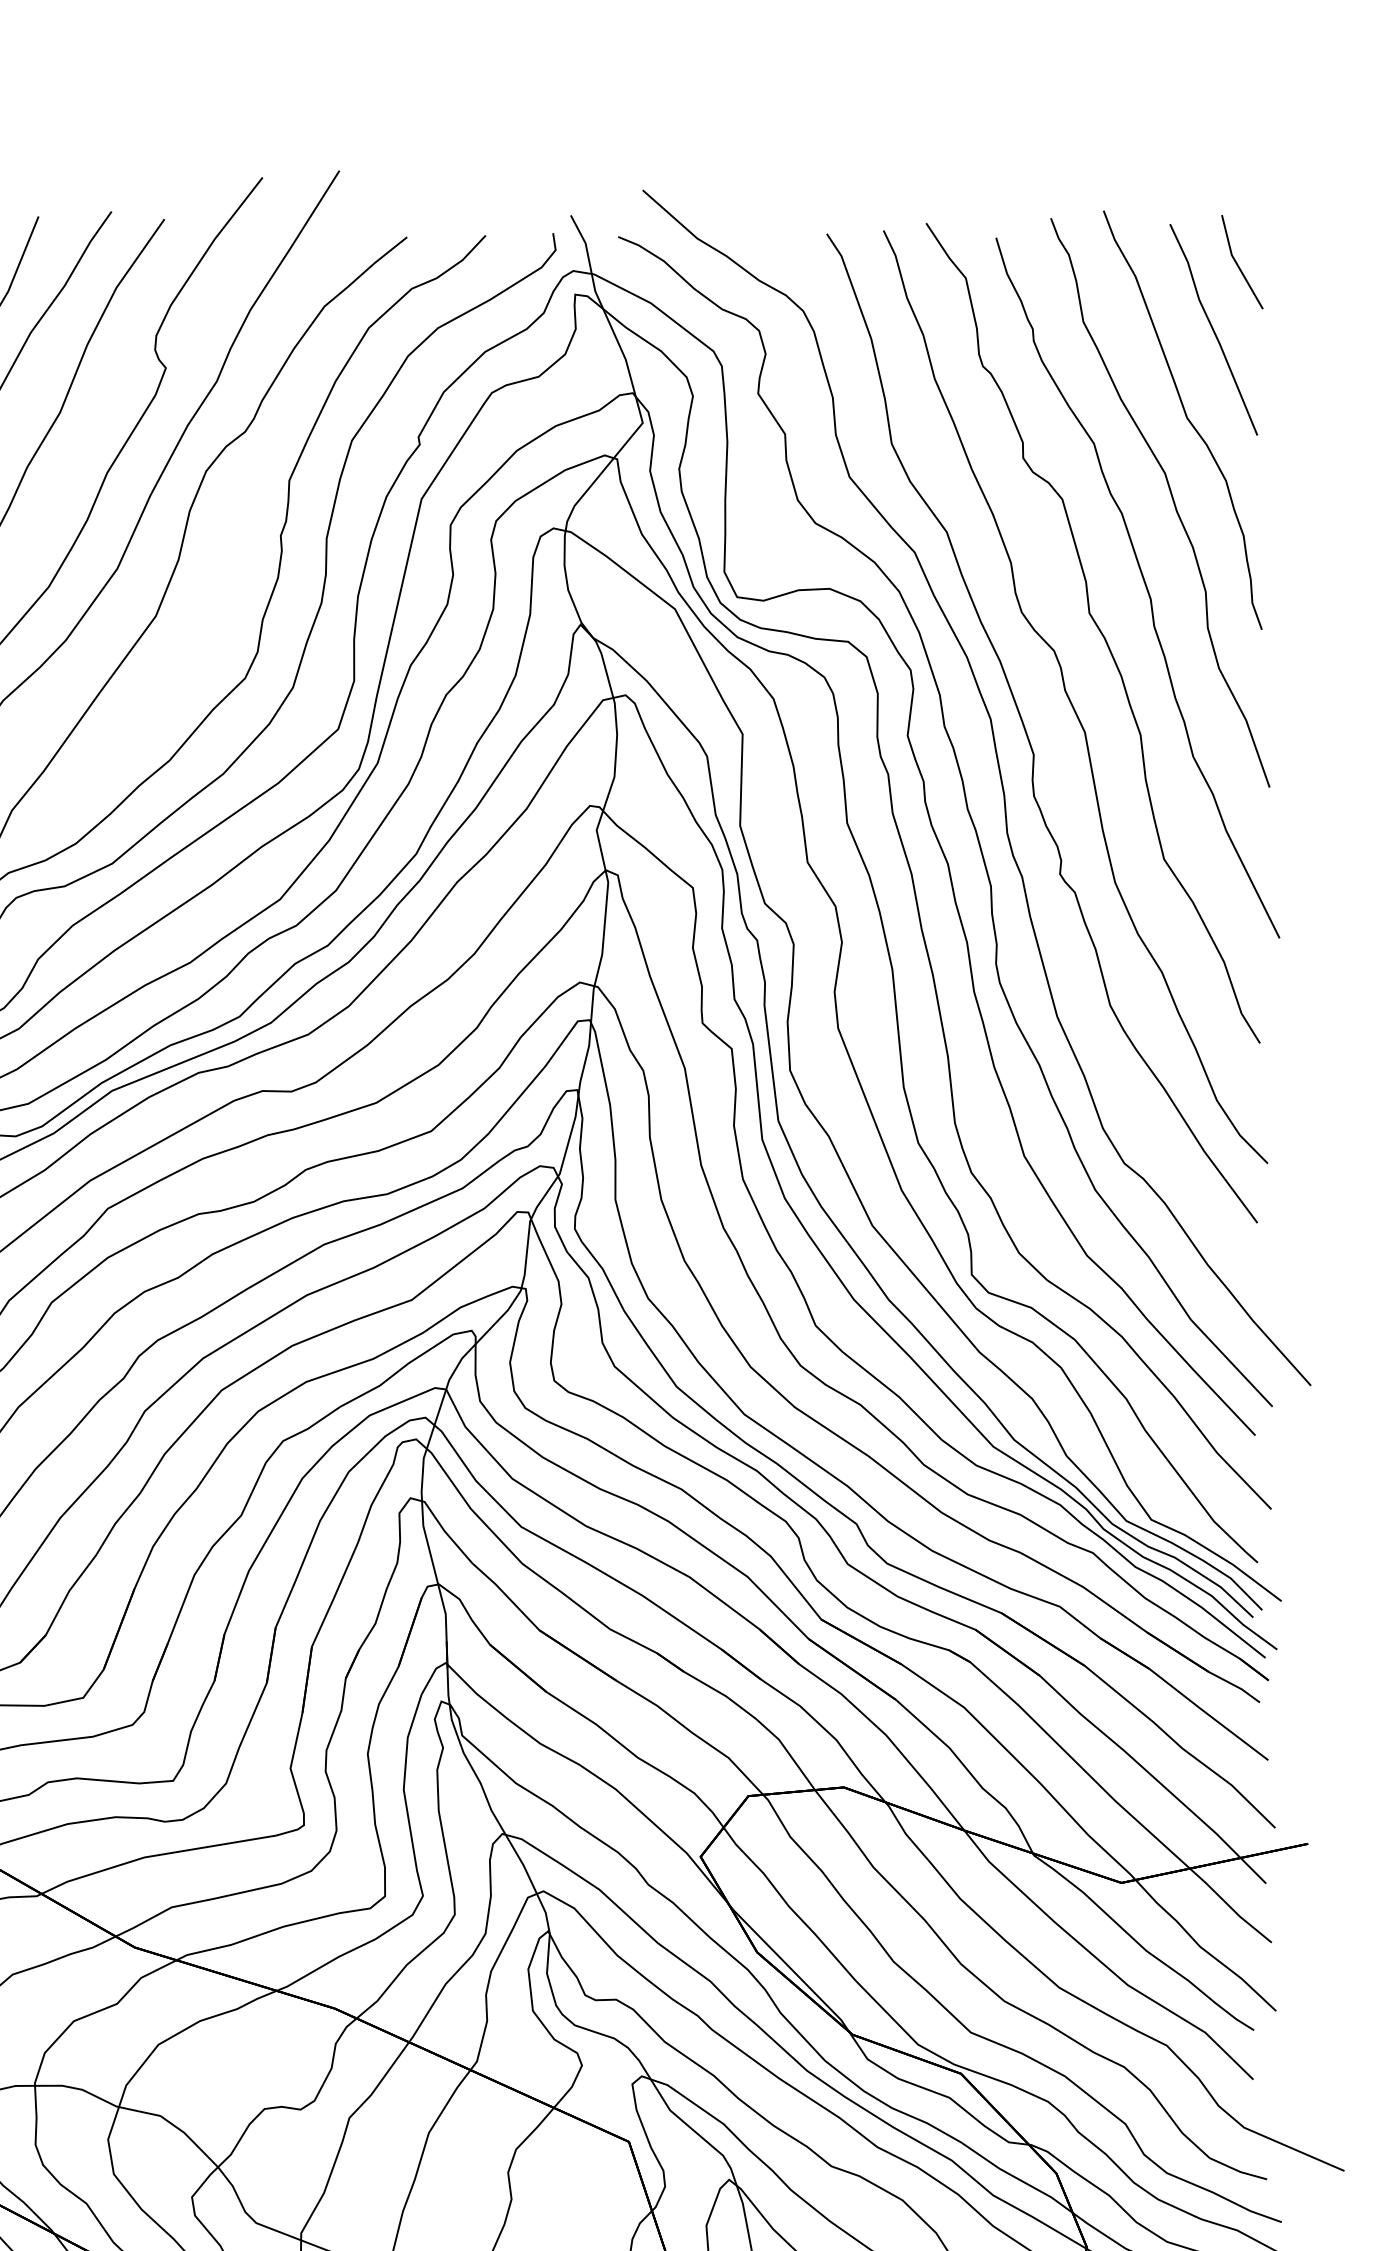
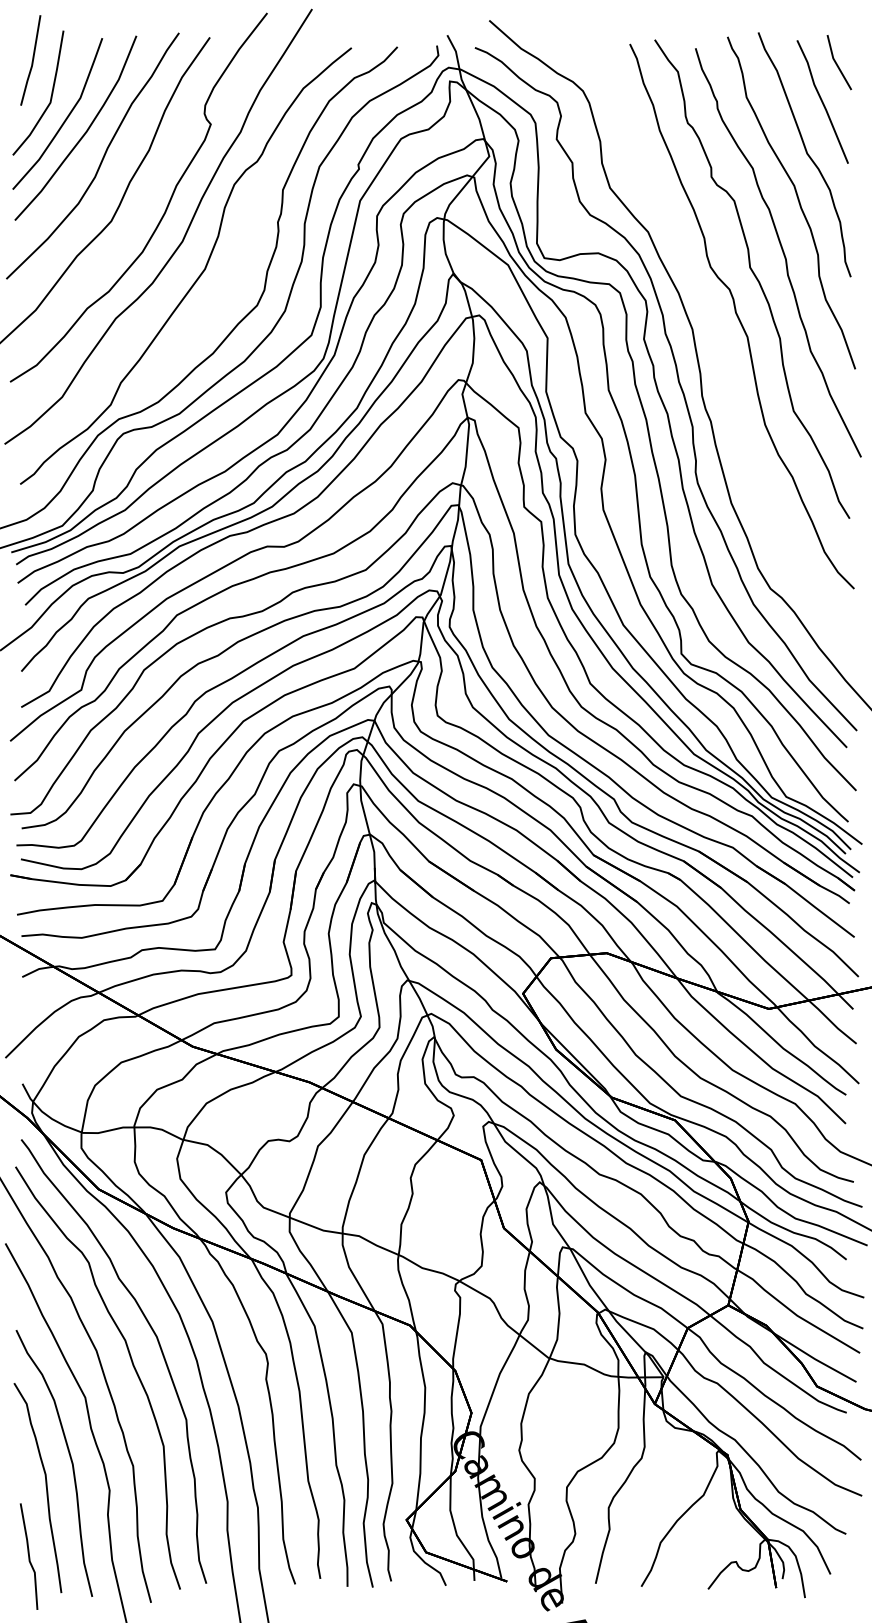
curve: (1028, 733) -> (714, 337), removed

